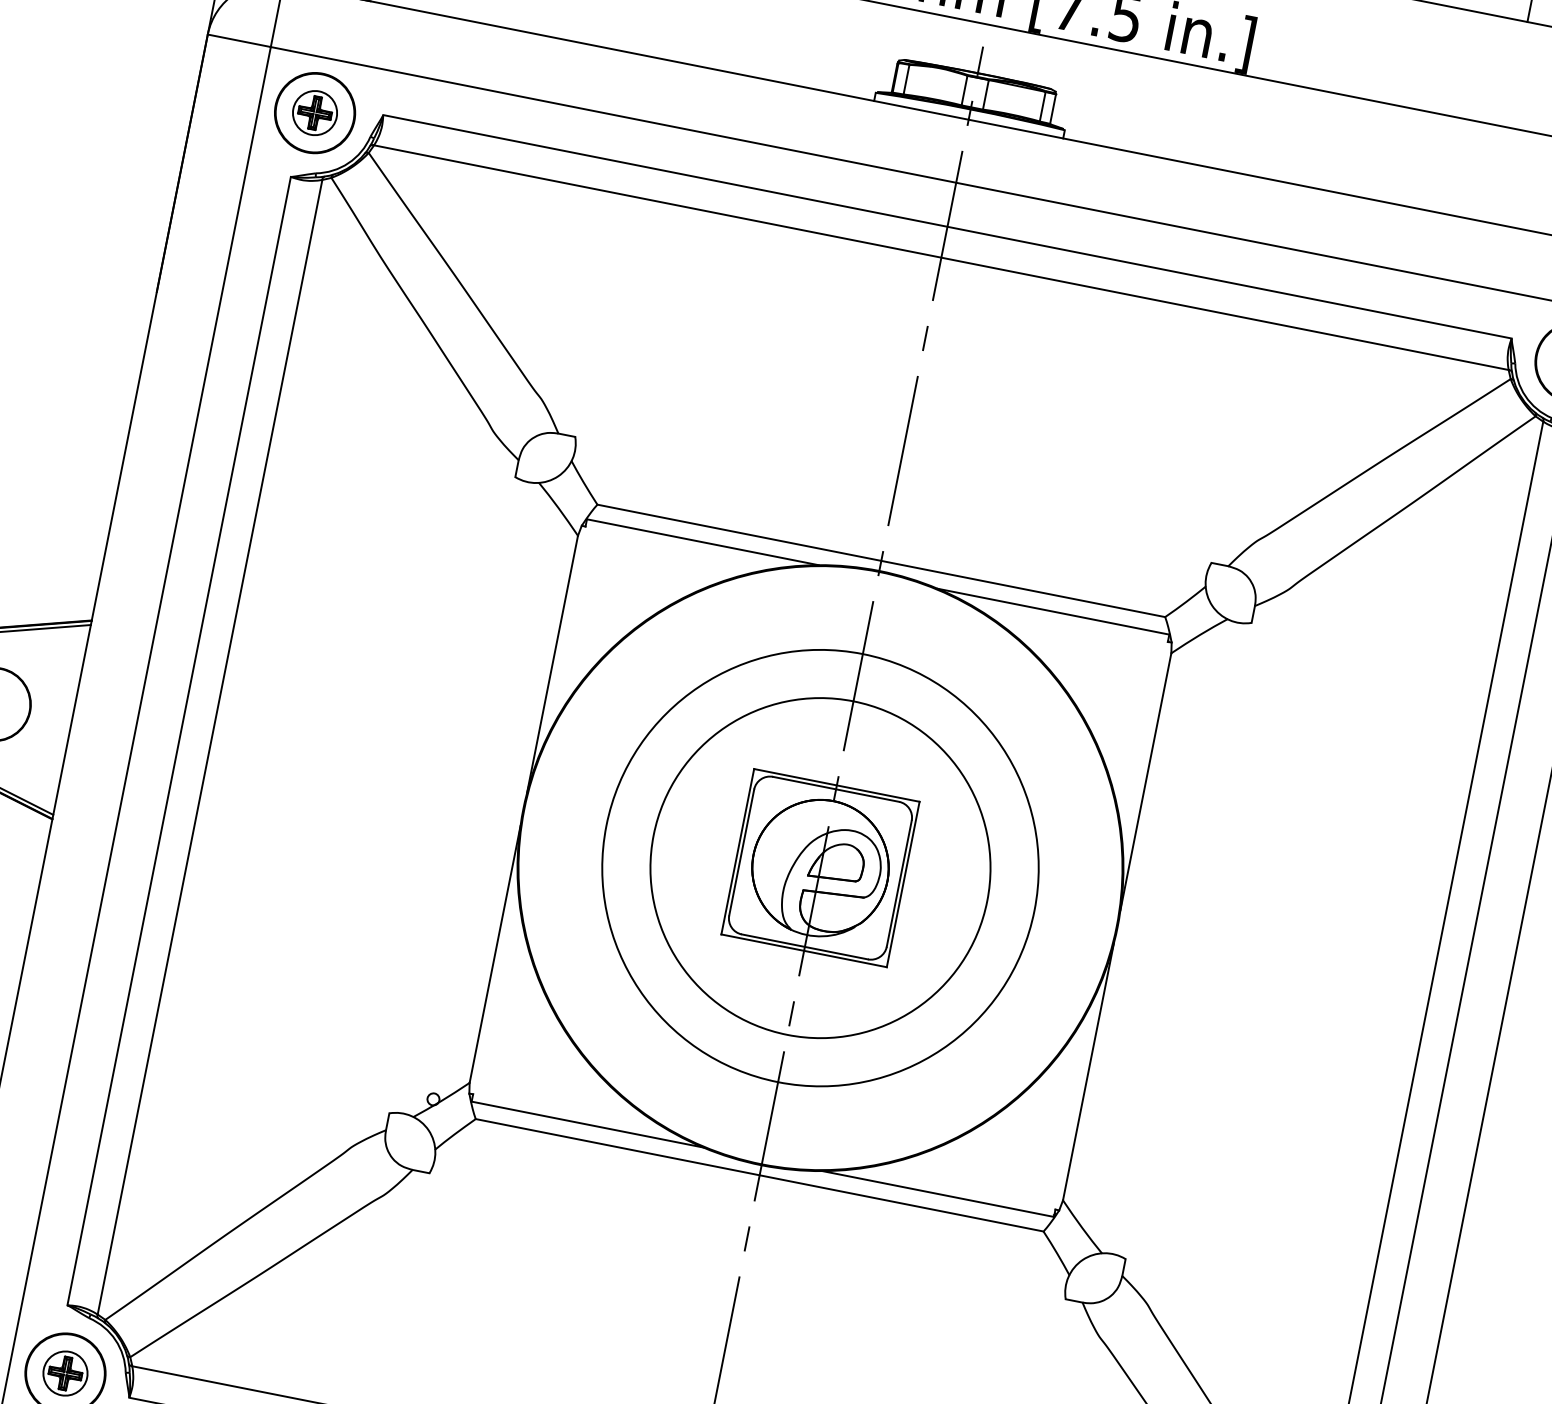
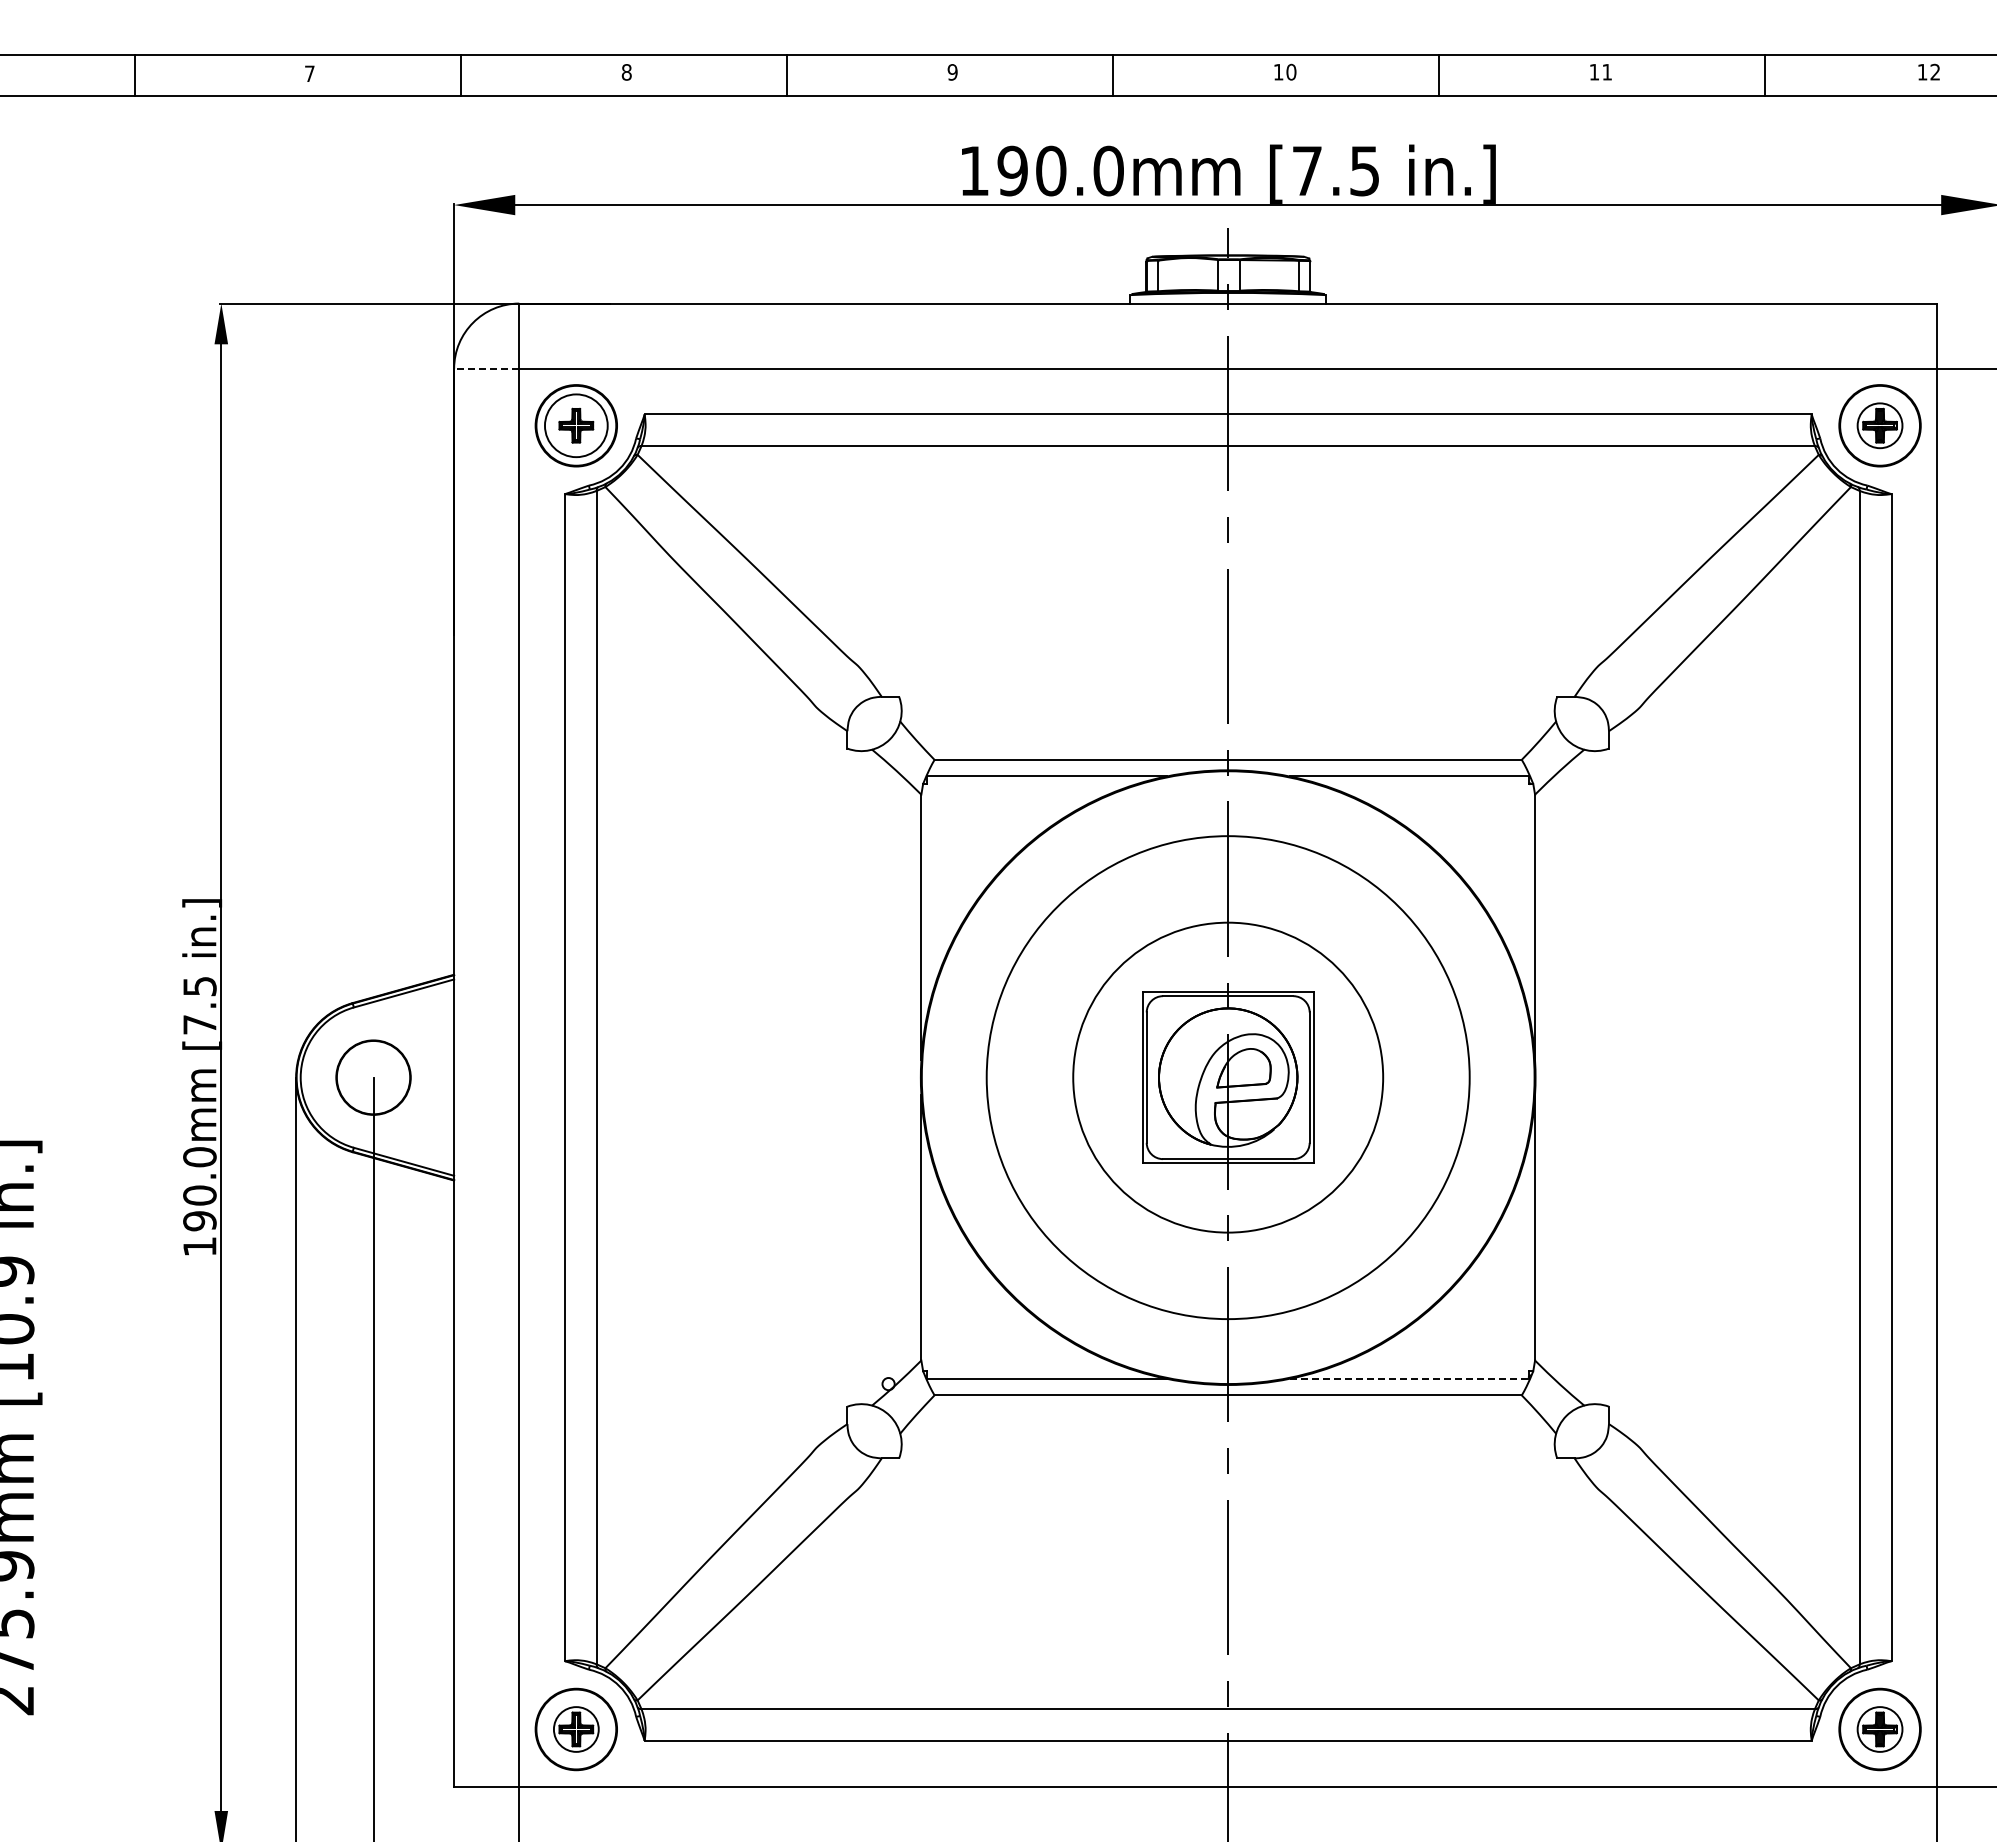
line: (239, 40) -> (486, 368), solid -> dashed
circle: (314, 112) -> (575, 425), size x1.4
circle: (819, 867) -> (1227, 1077), size x0.7
circle: (819, 867) -> (1227, 1077), size x1.4
line: (938, 1193) -> (1409, 1378), solid -> dashed

